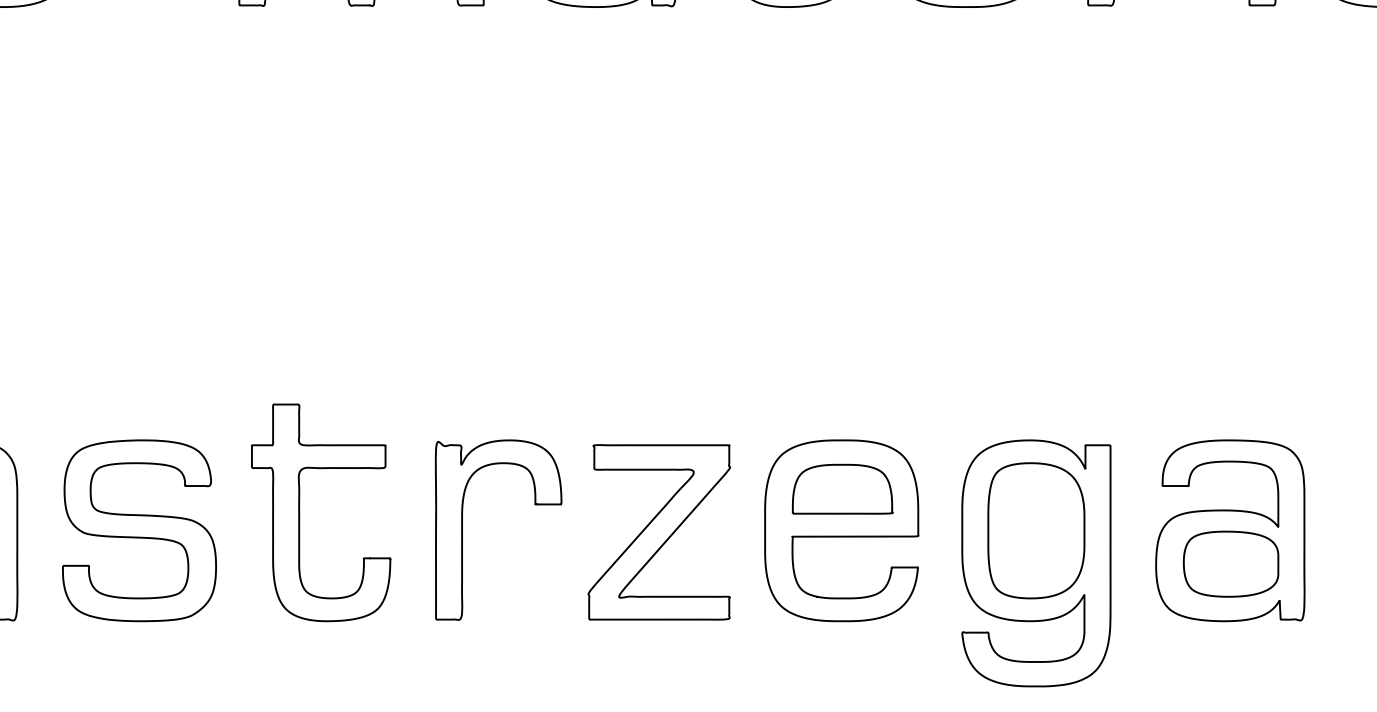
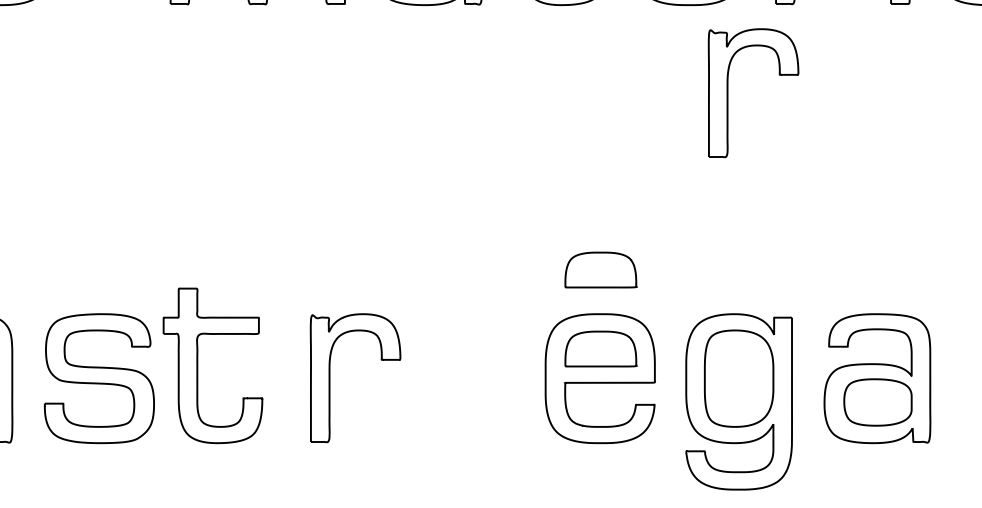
part: (1021, 130) -> (728, 93), added
part: (842, 377) -> (600, 269), added
part: (300, 512) -> (198, 365), moved
part: (658, 531) -> (469, 379), removed

